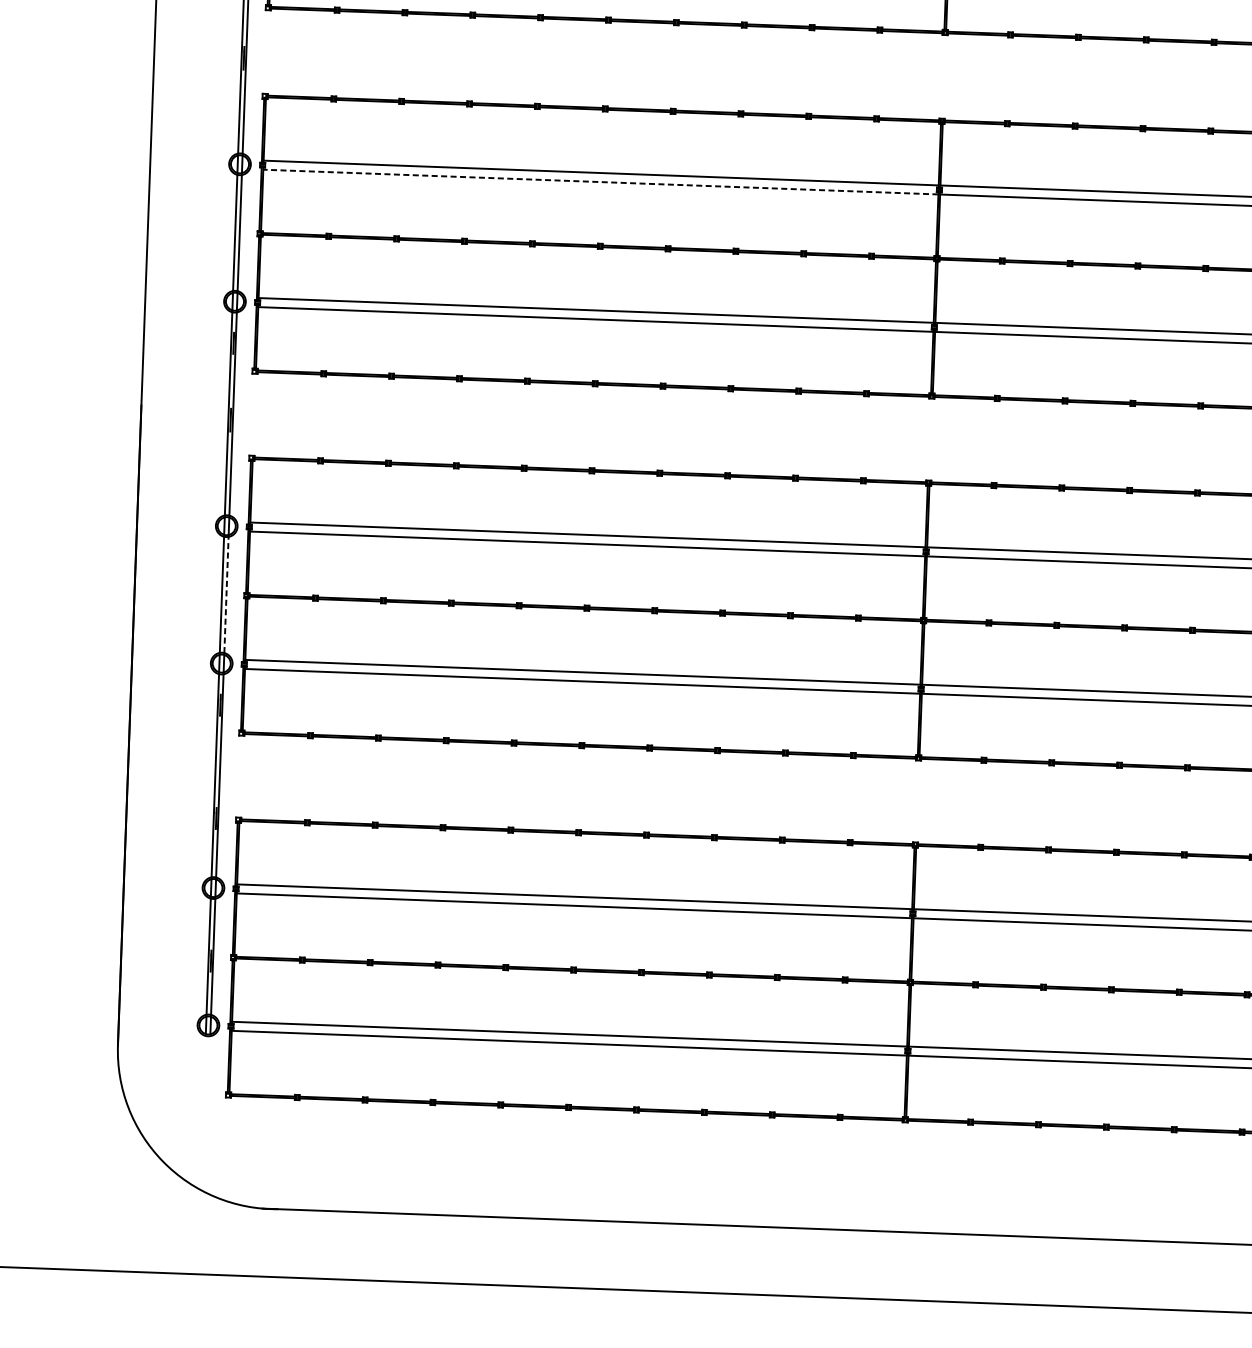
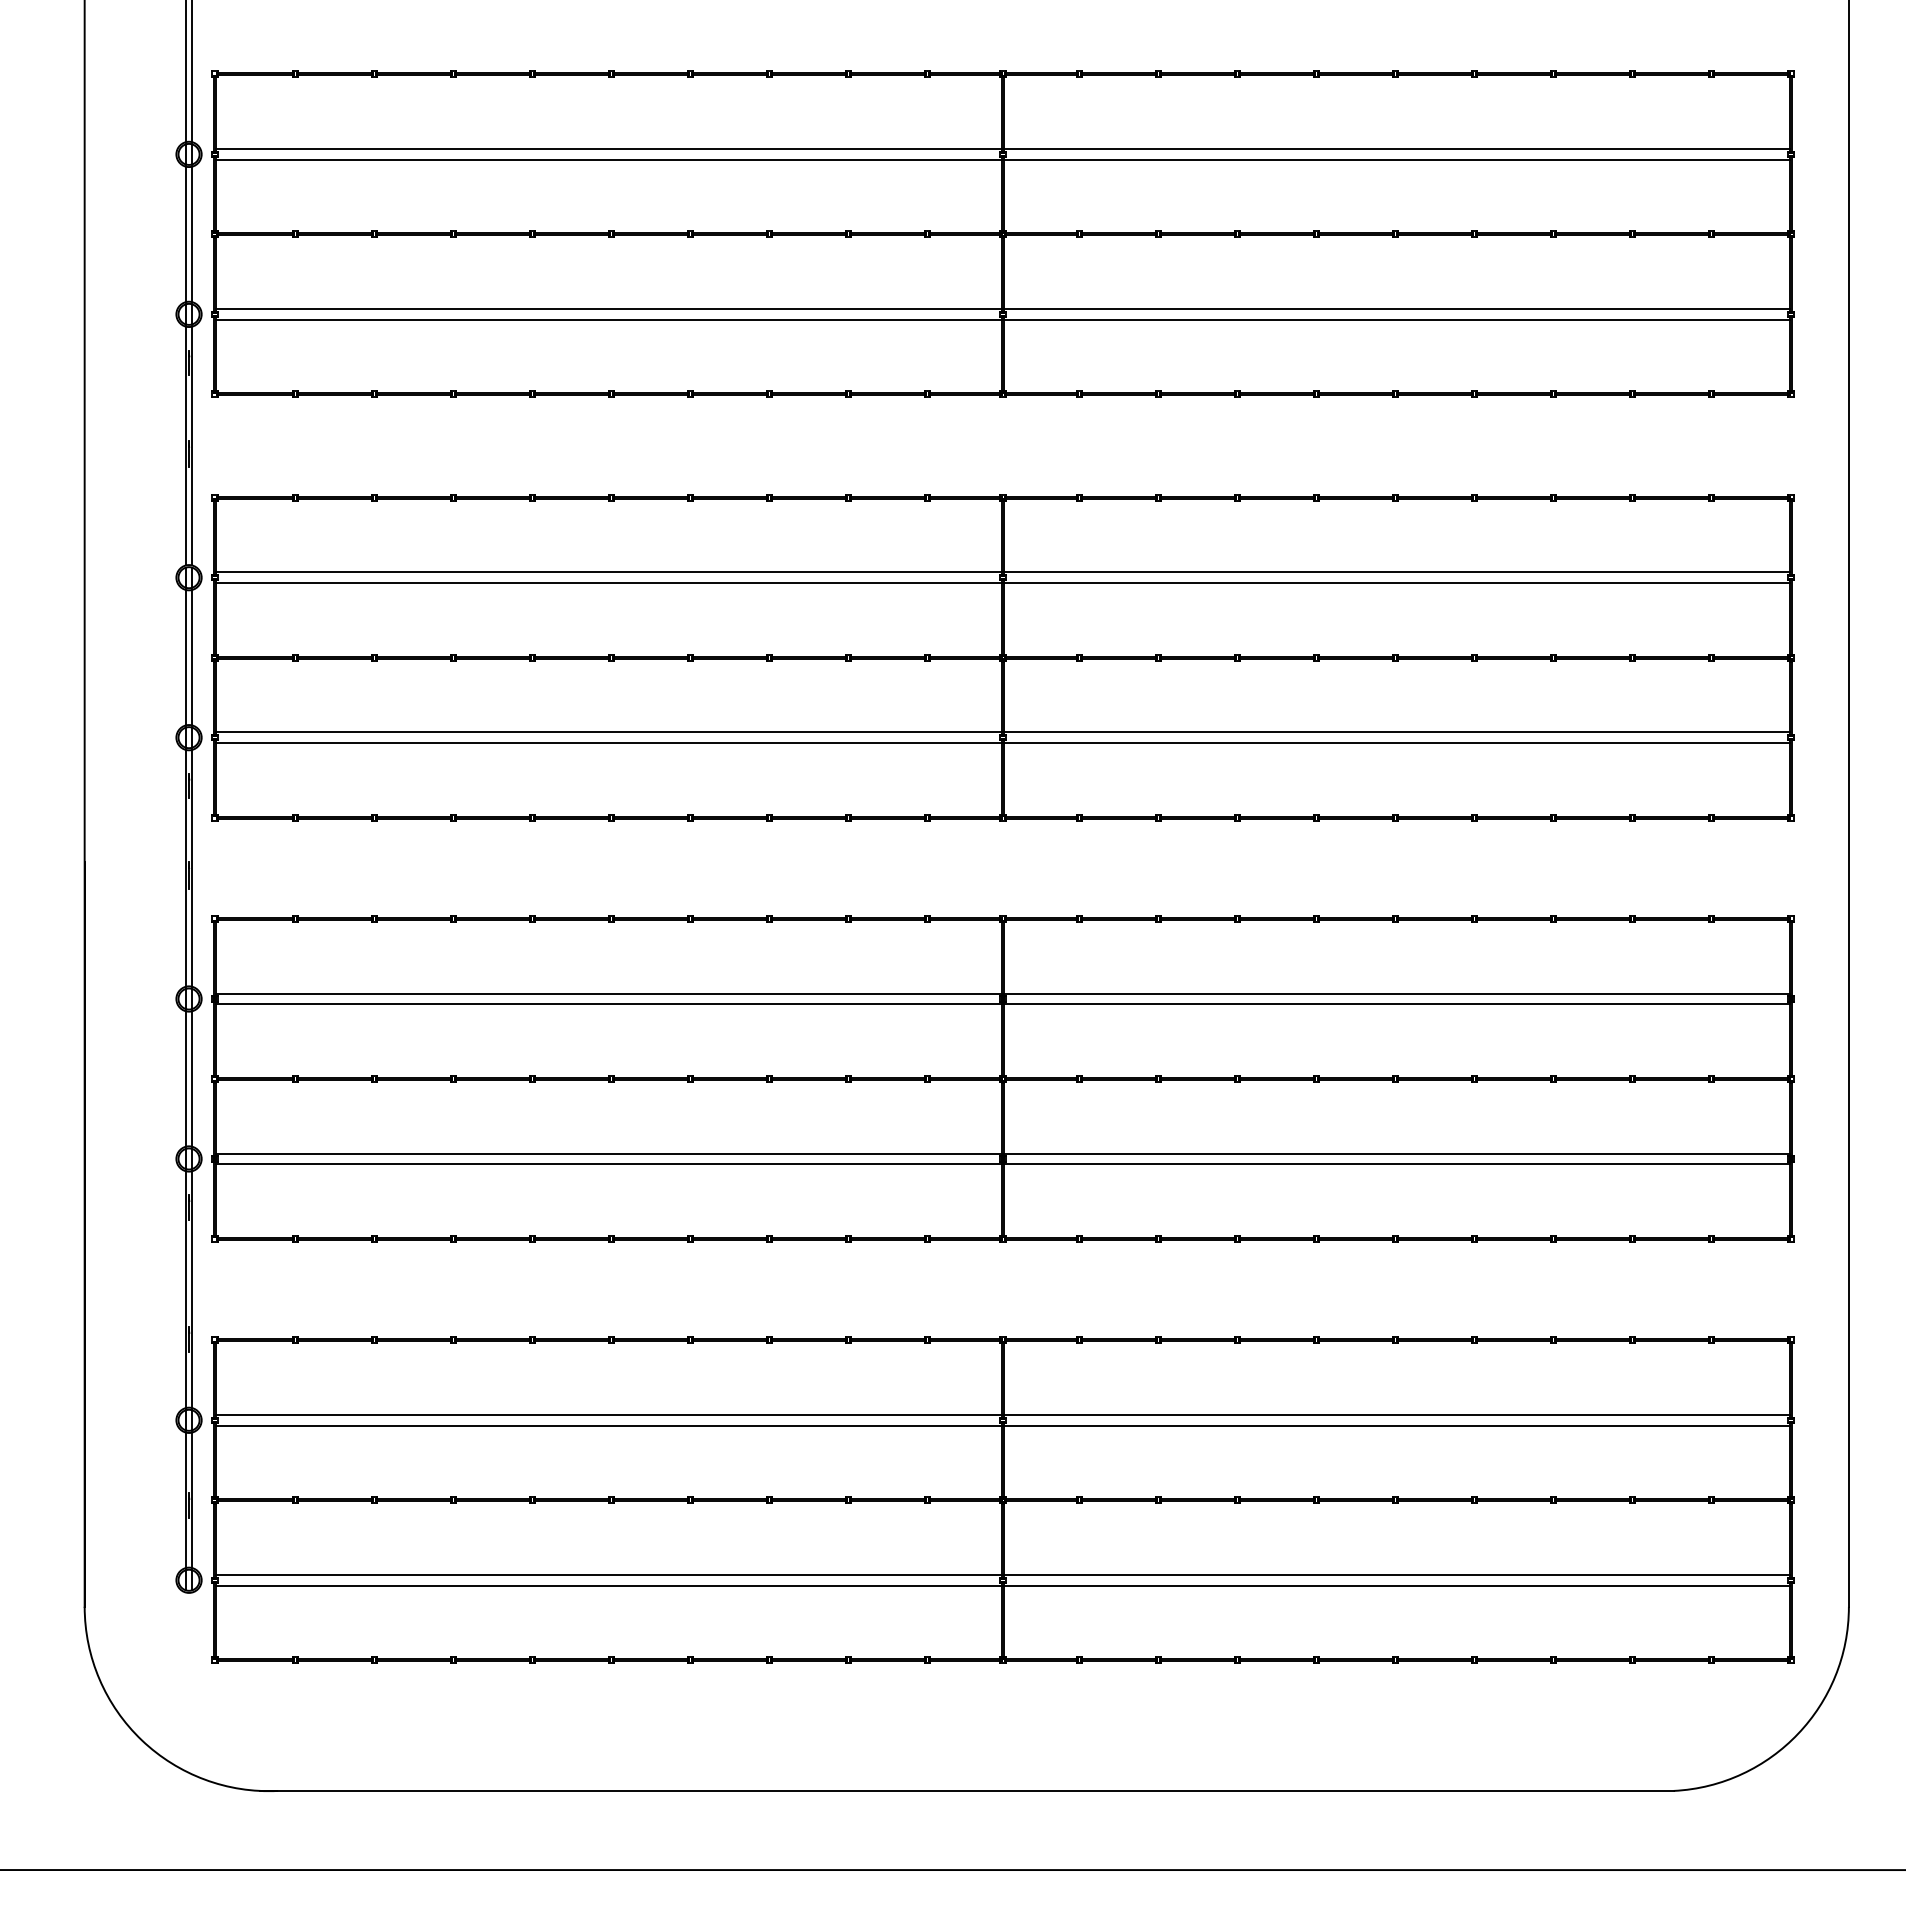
line: (601, 181) -> (609, 582), dashed -> solid
line: (226, 595) -> (191, 1079), dashed -> solid

